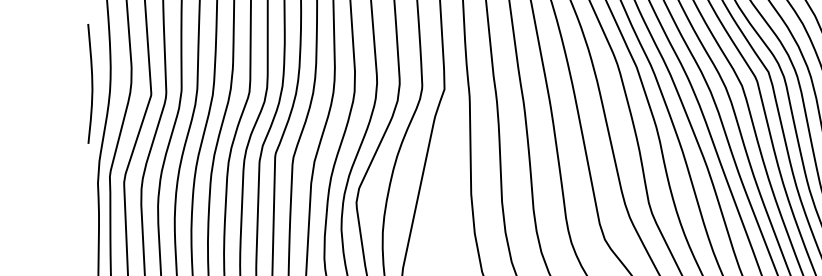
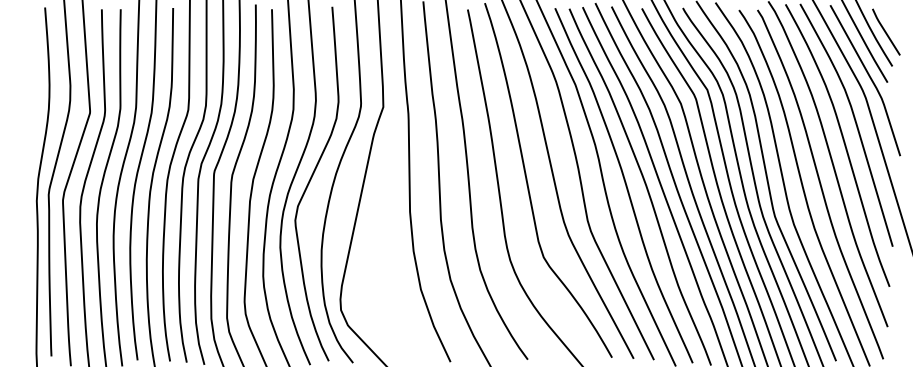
curve: (91, 83) -> (30, 101), removed

